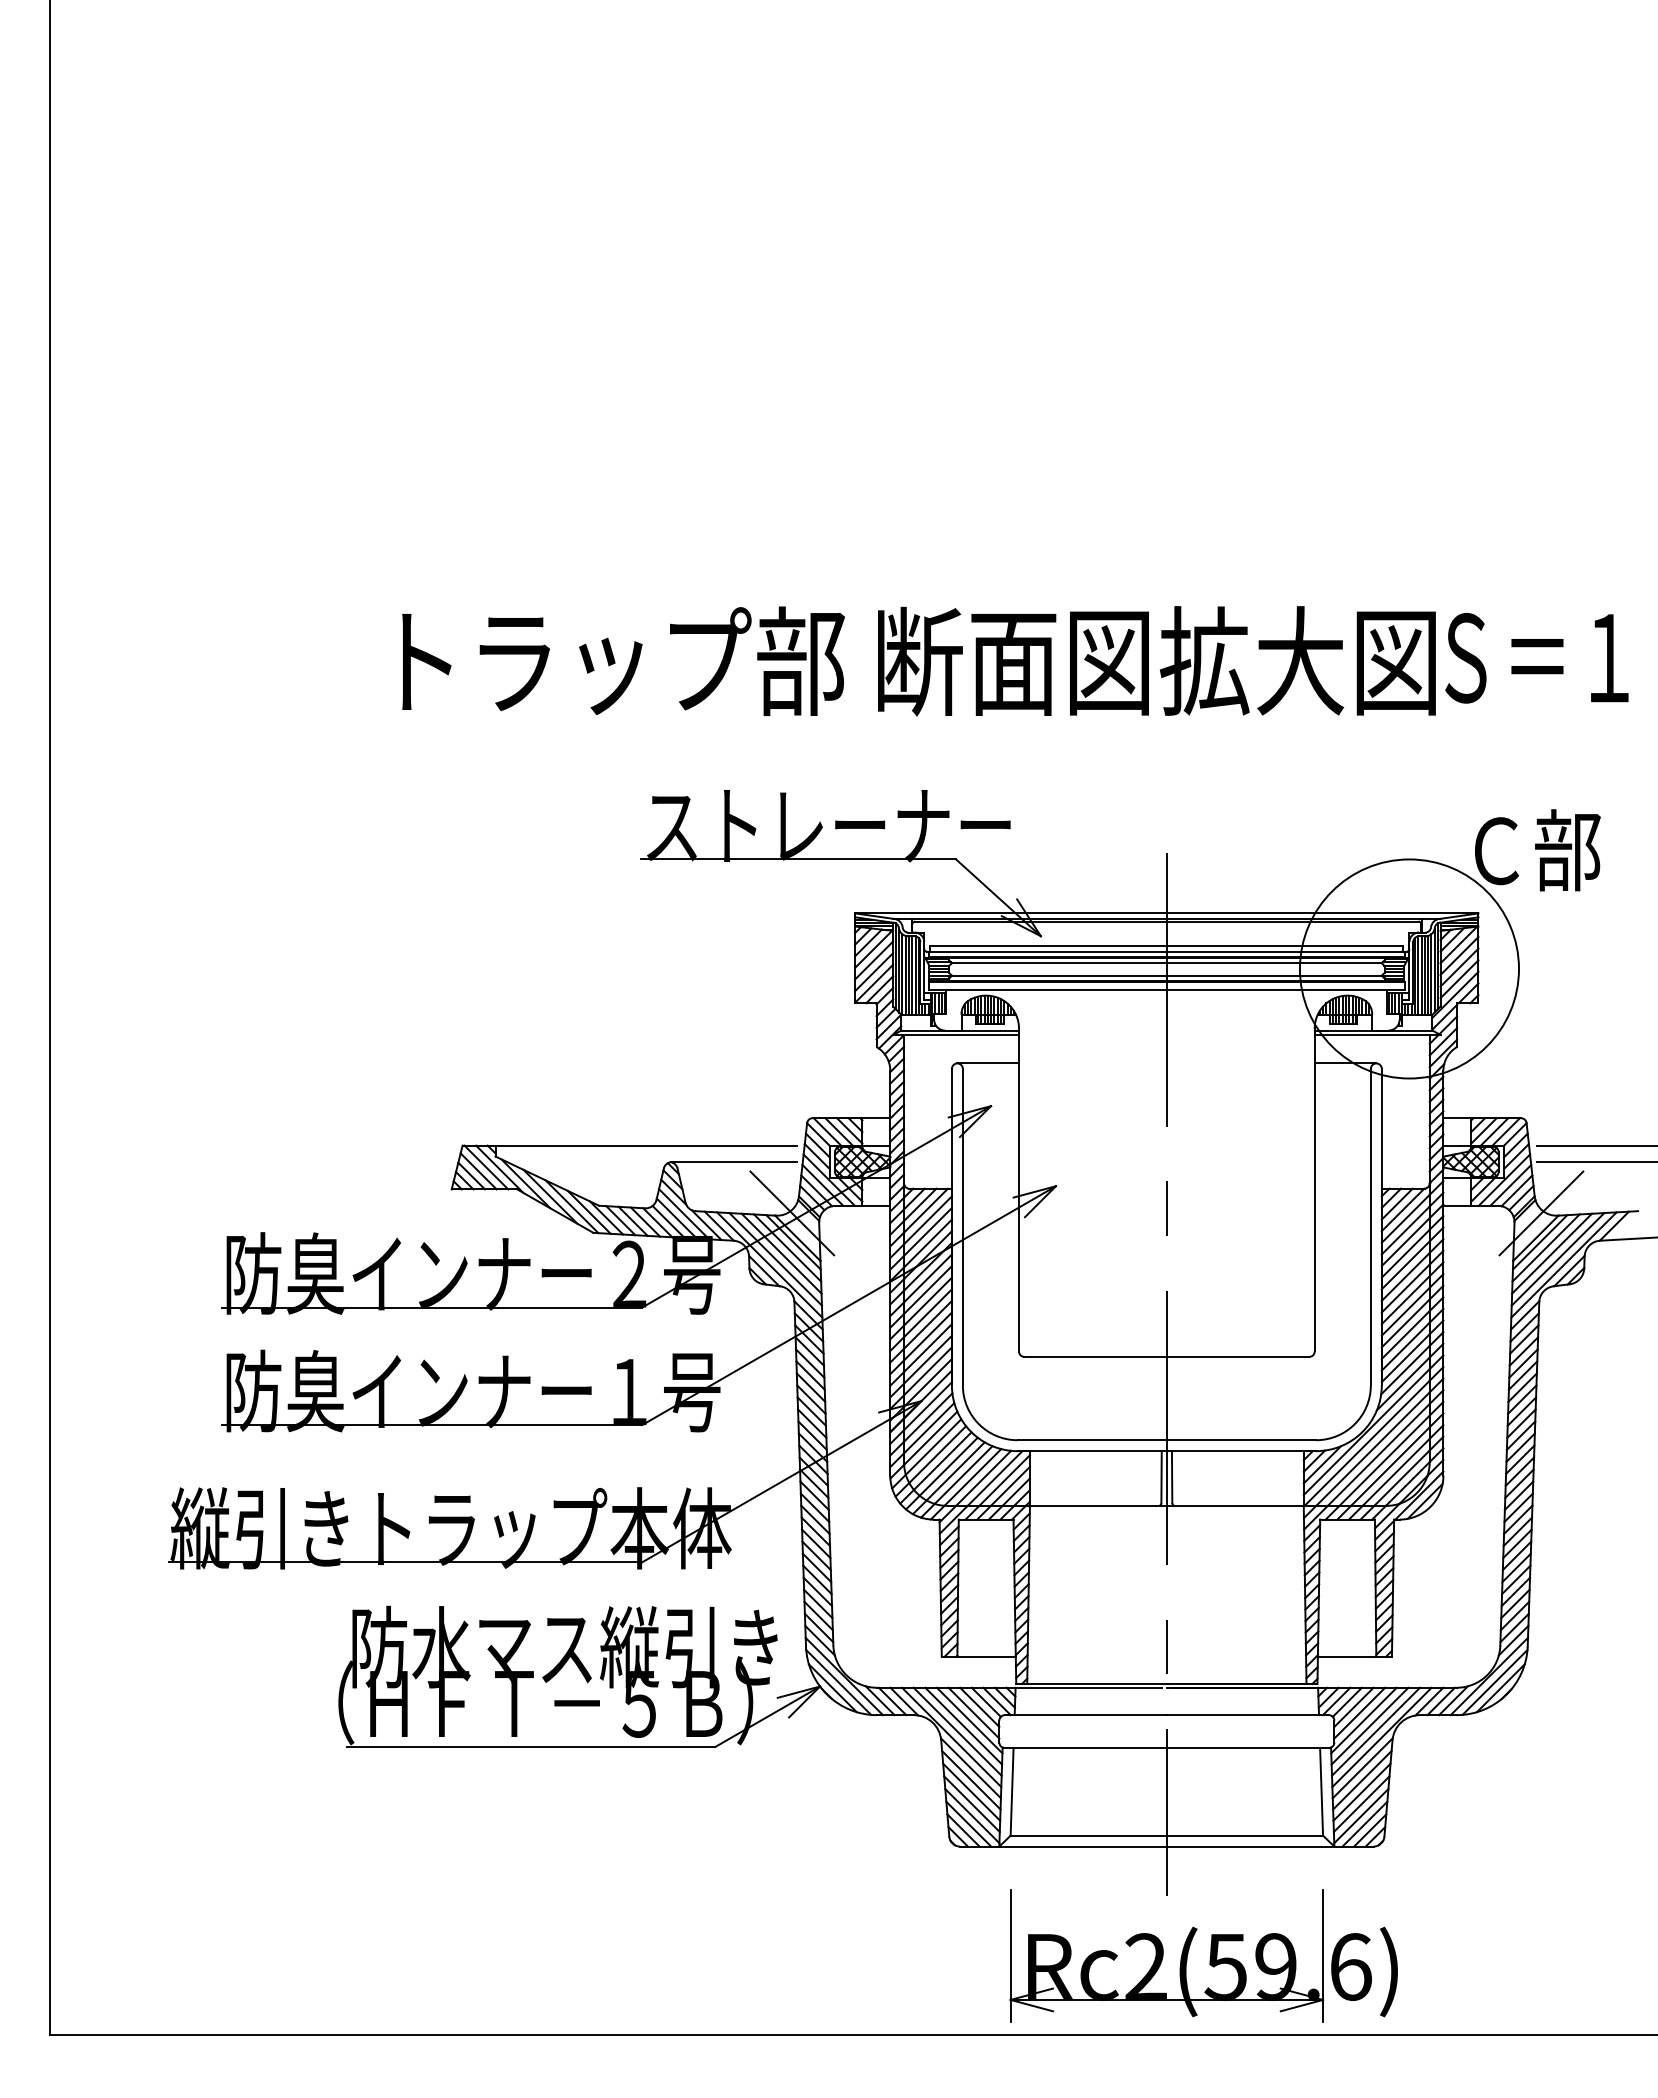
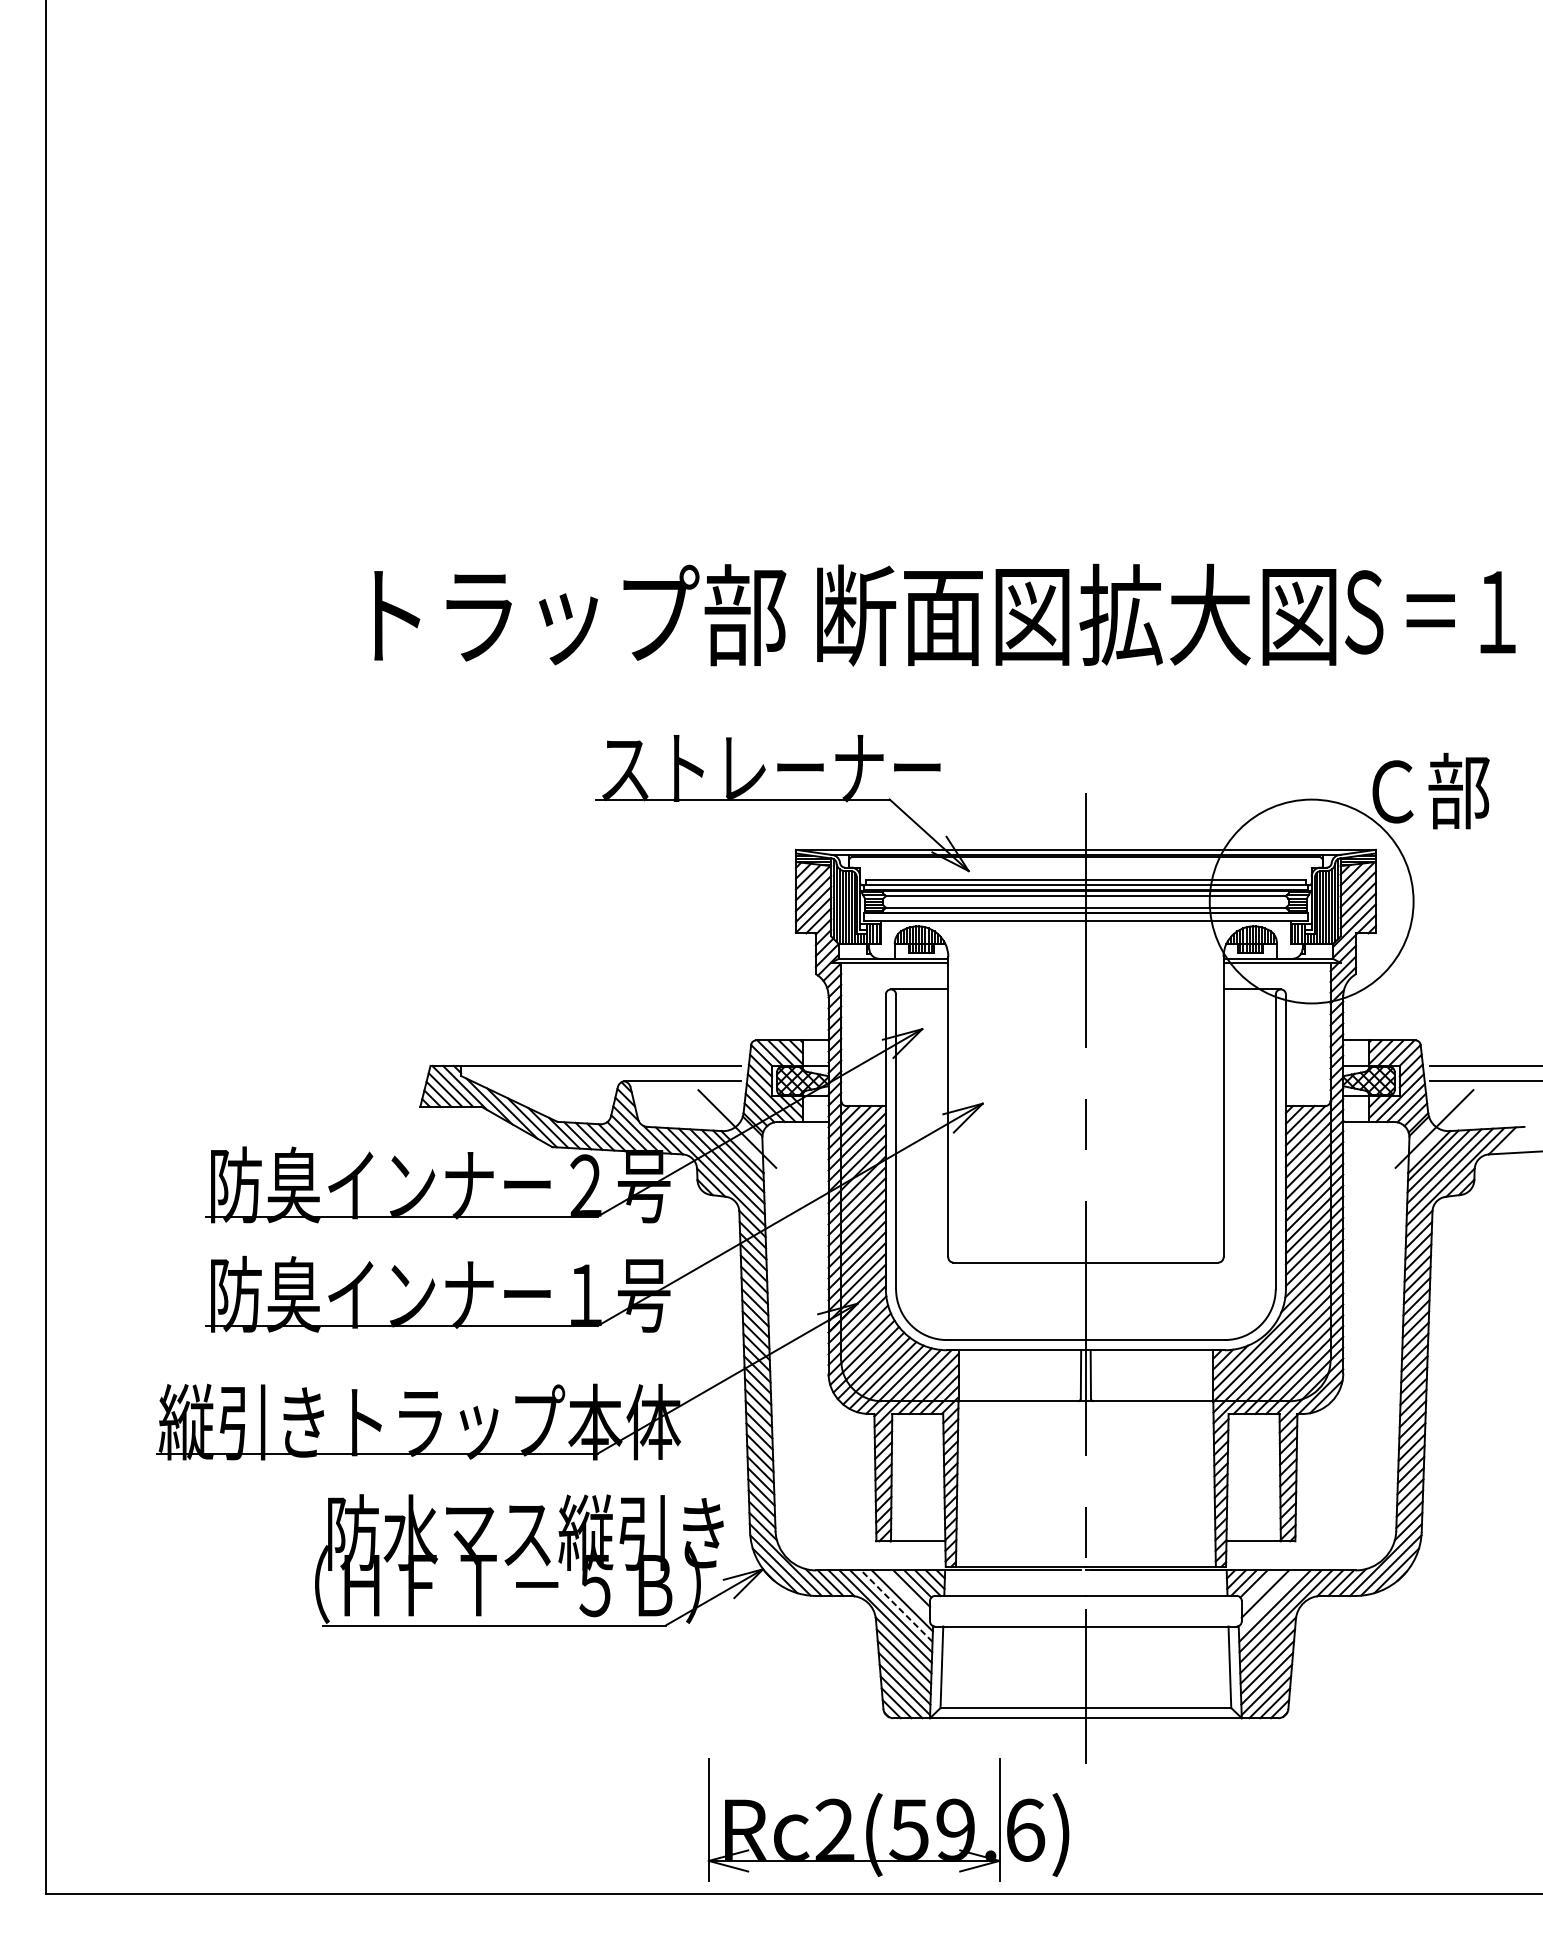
line: (1353, 1706) -> (1259, 1587), removed
line: (973, 1712) -> (905, 1593), removed
line: (1363, 1720) -> (1268, 1600), removed
line: (963, 1725) -> (896, 1605), solid -> dashed
part: (1210, 1955) -> (894, 1819), moved

